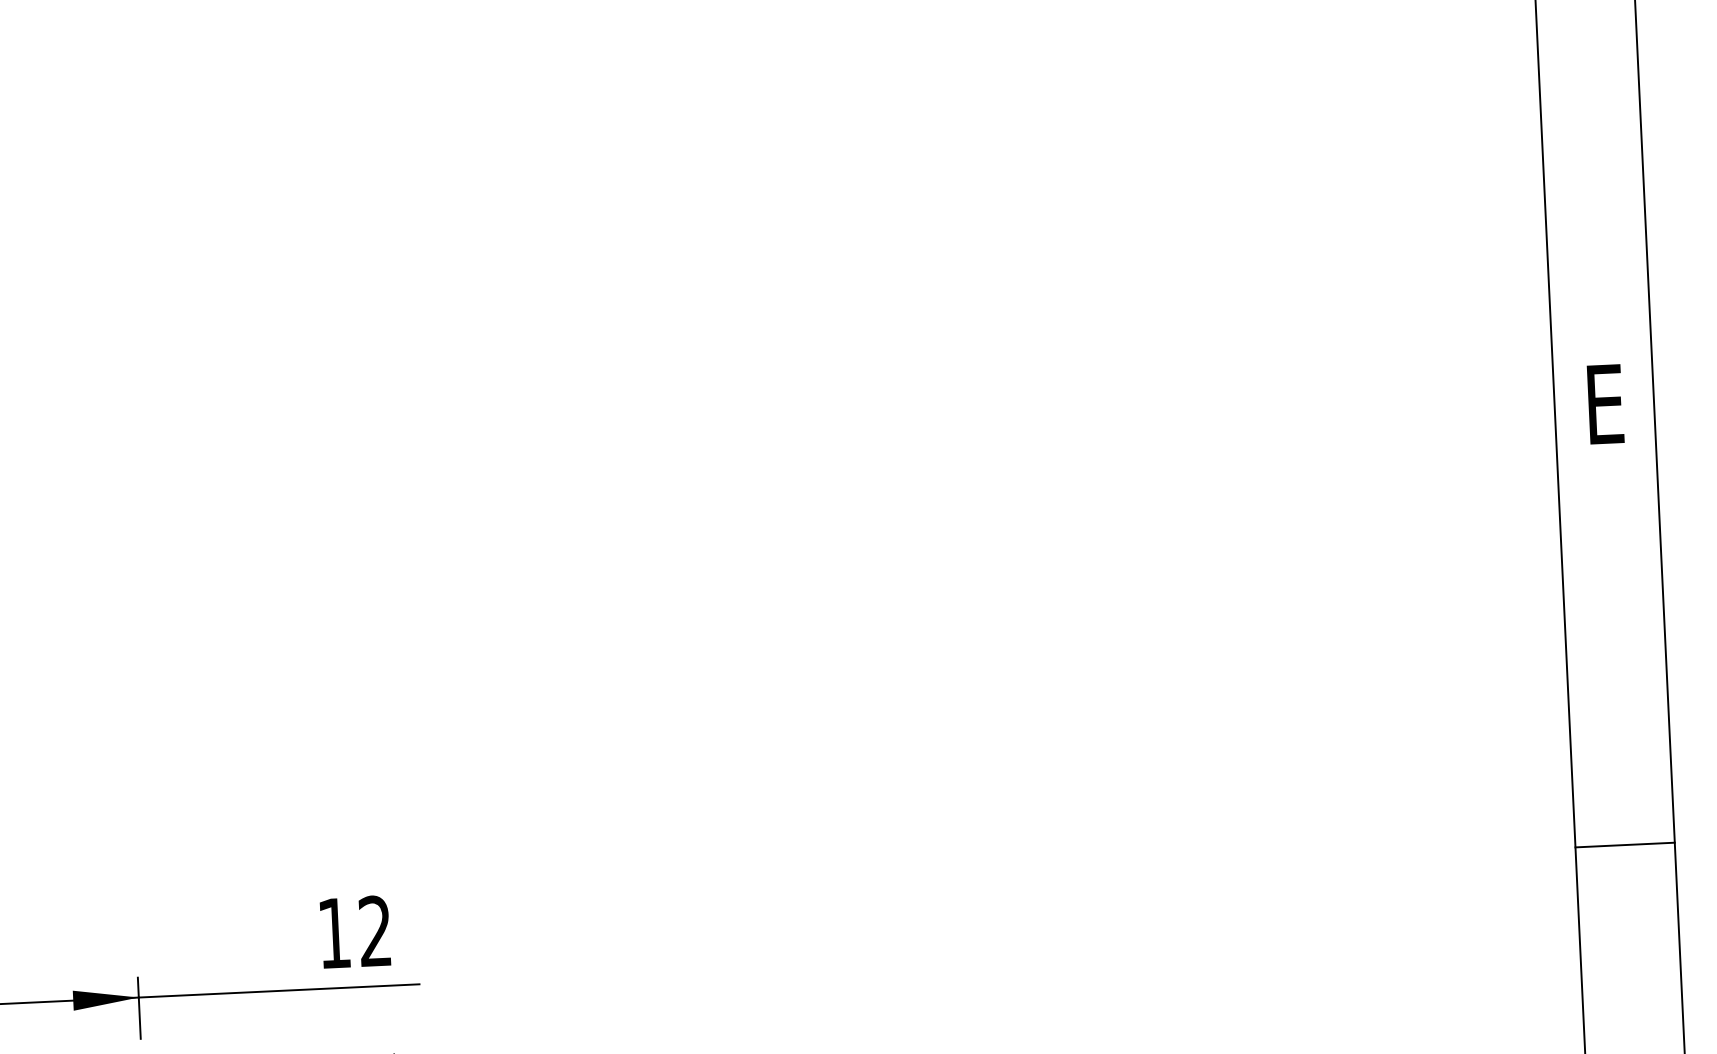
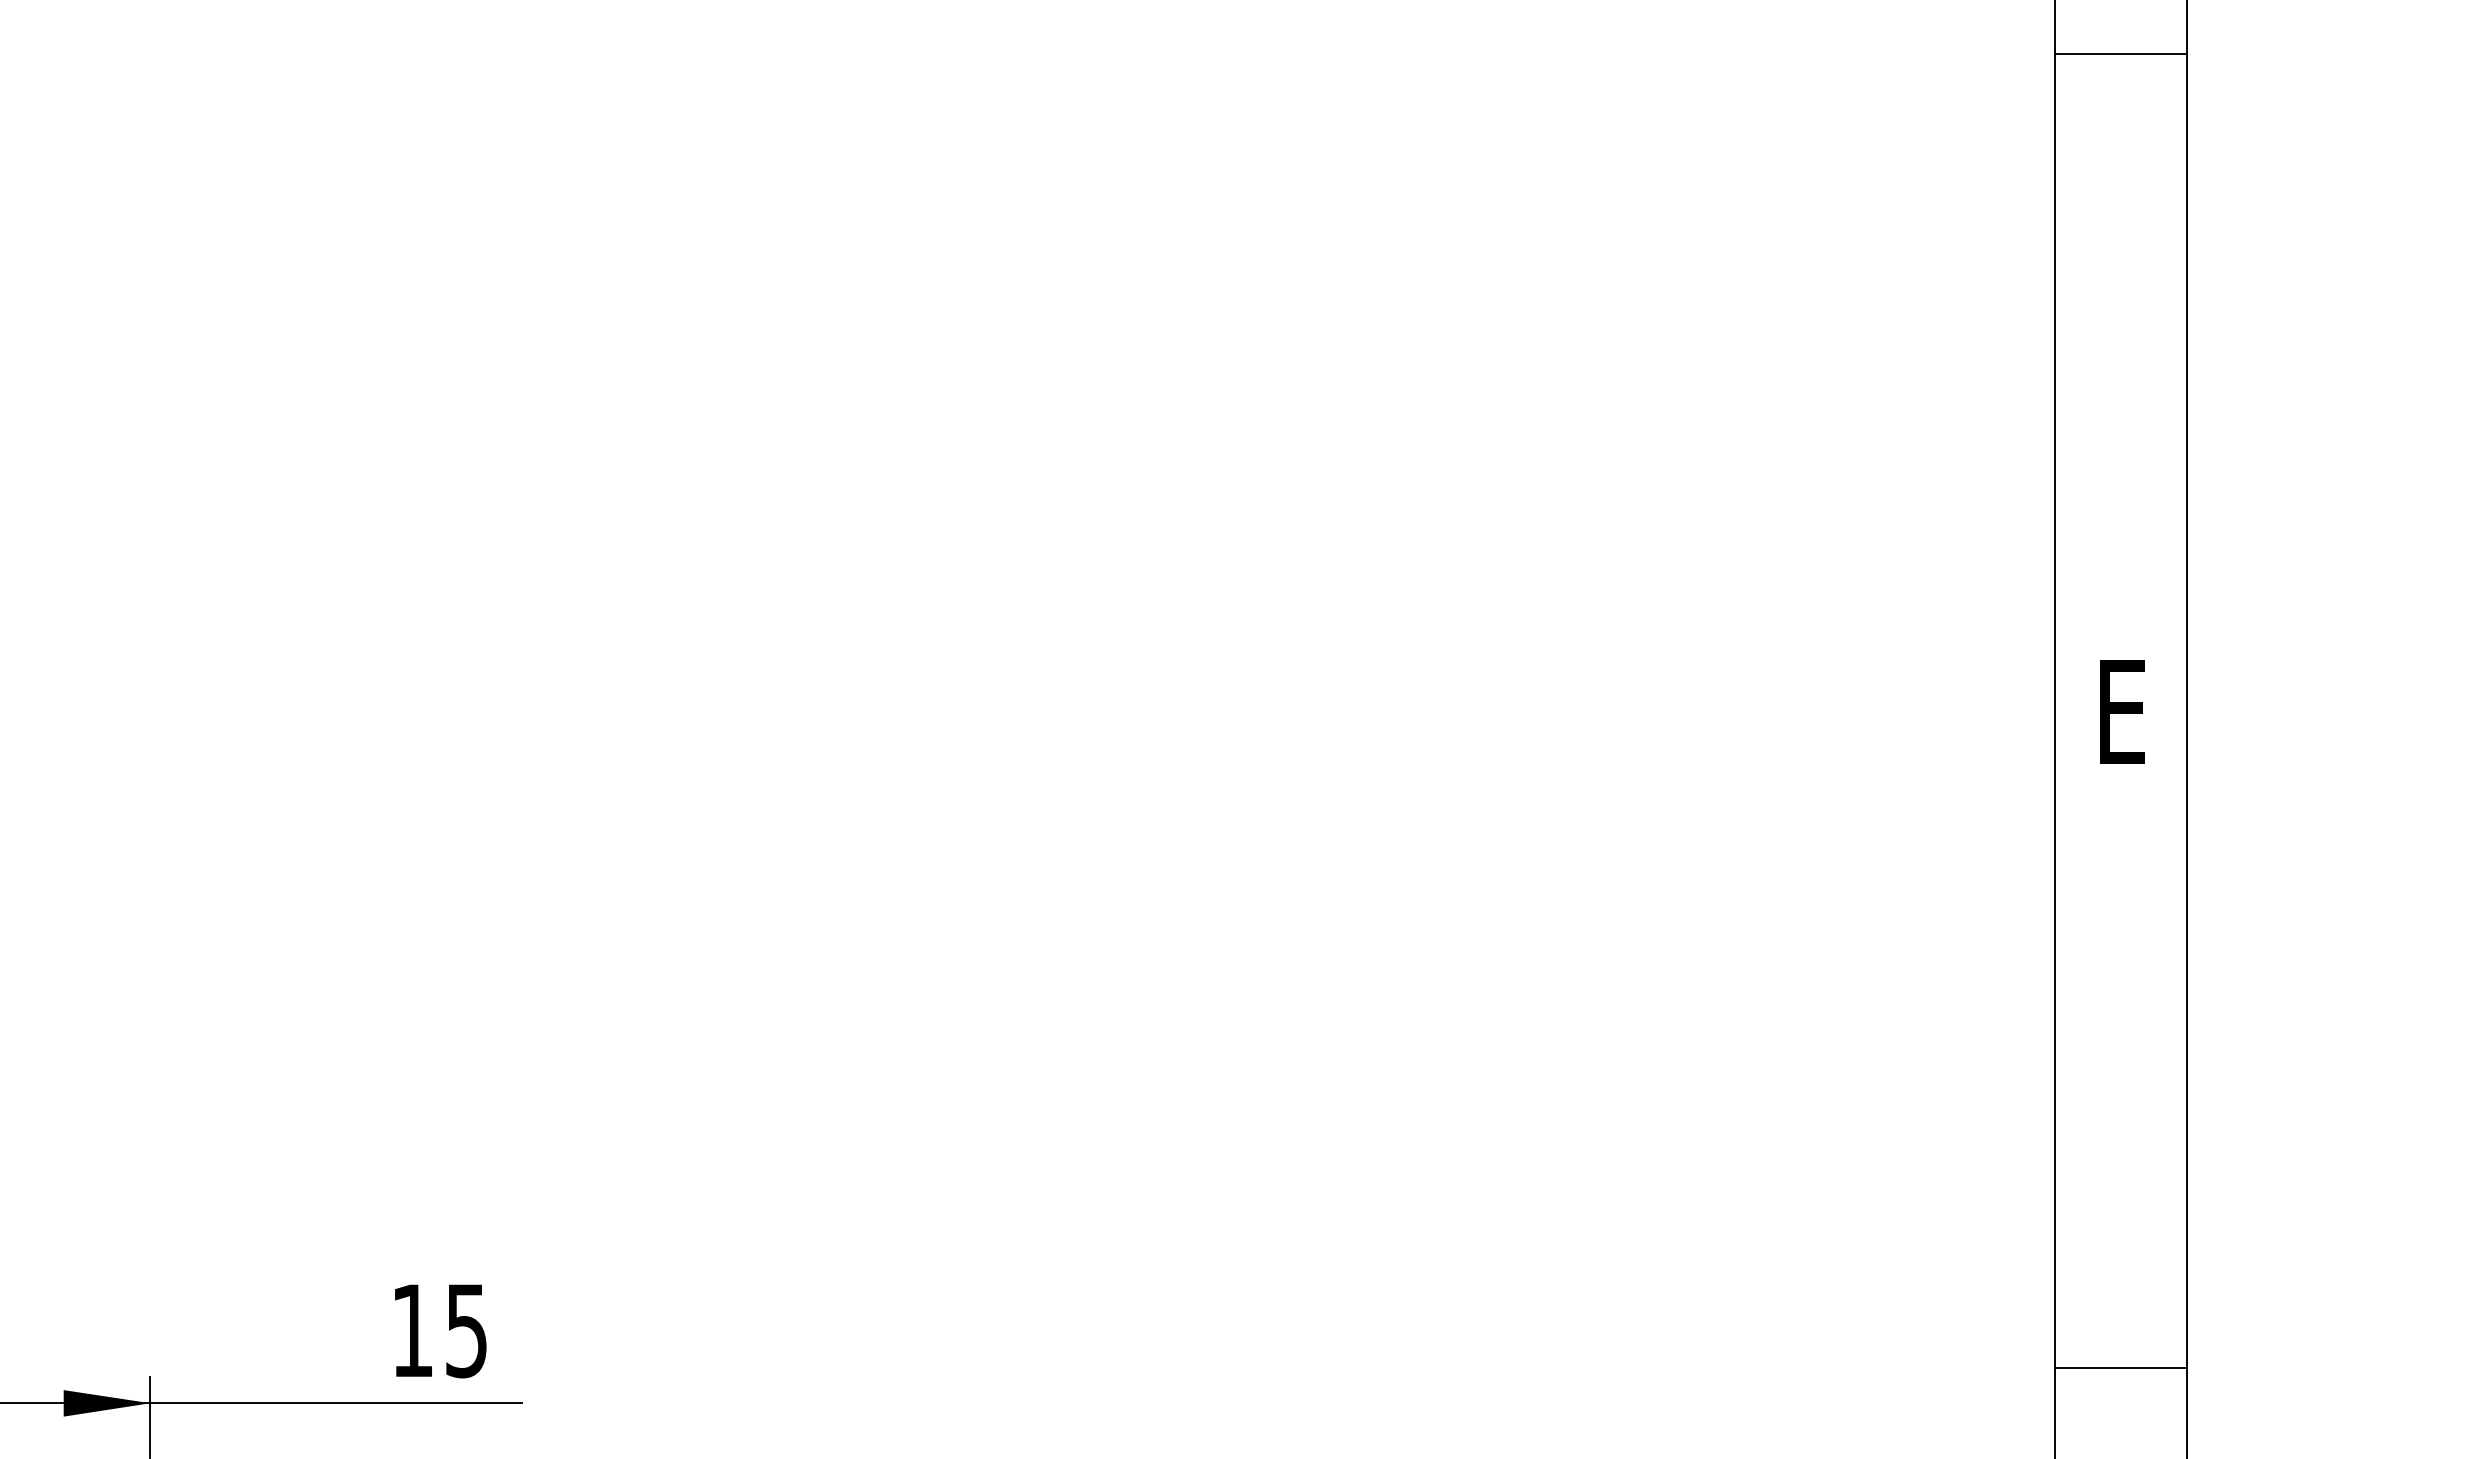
line: (1624, 845) -> (2120, 1367), moved
text: (375, 931) -> (466, 1330), 12 -> 15

